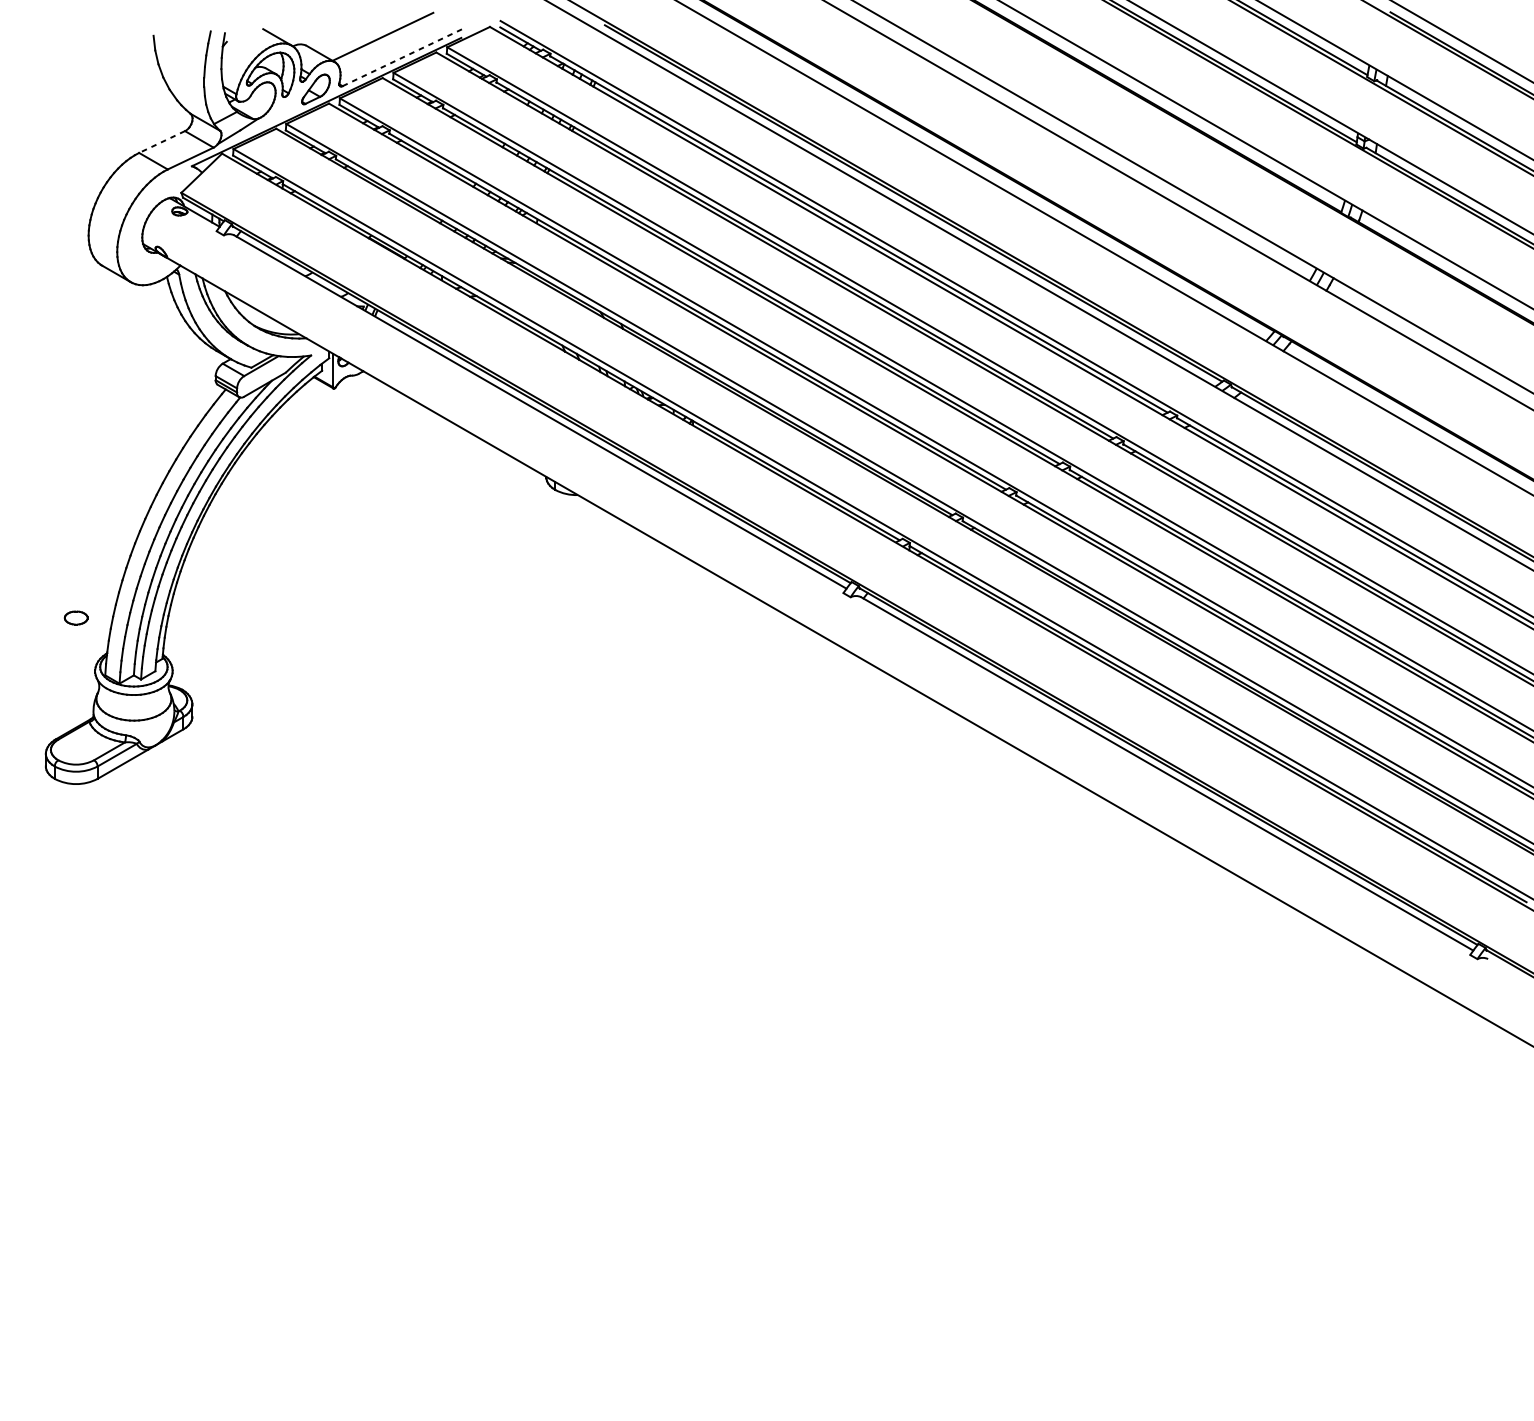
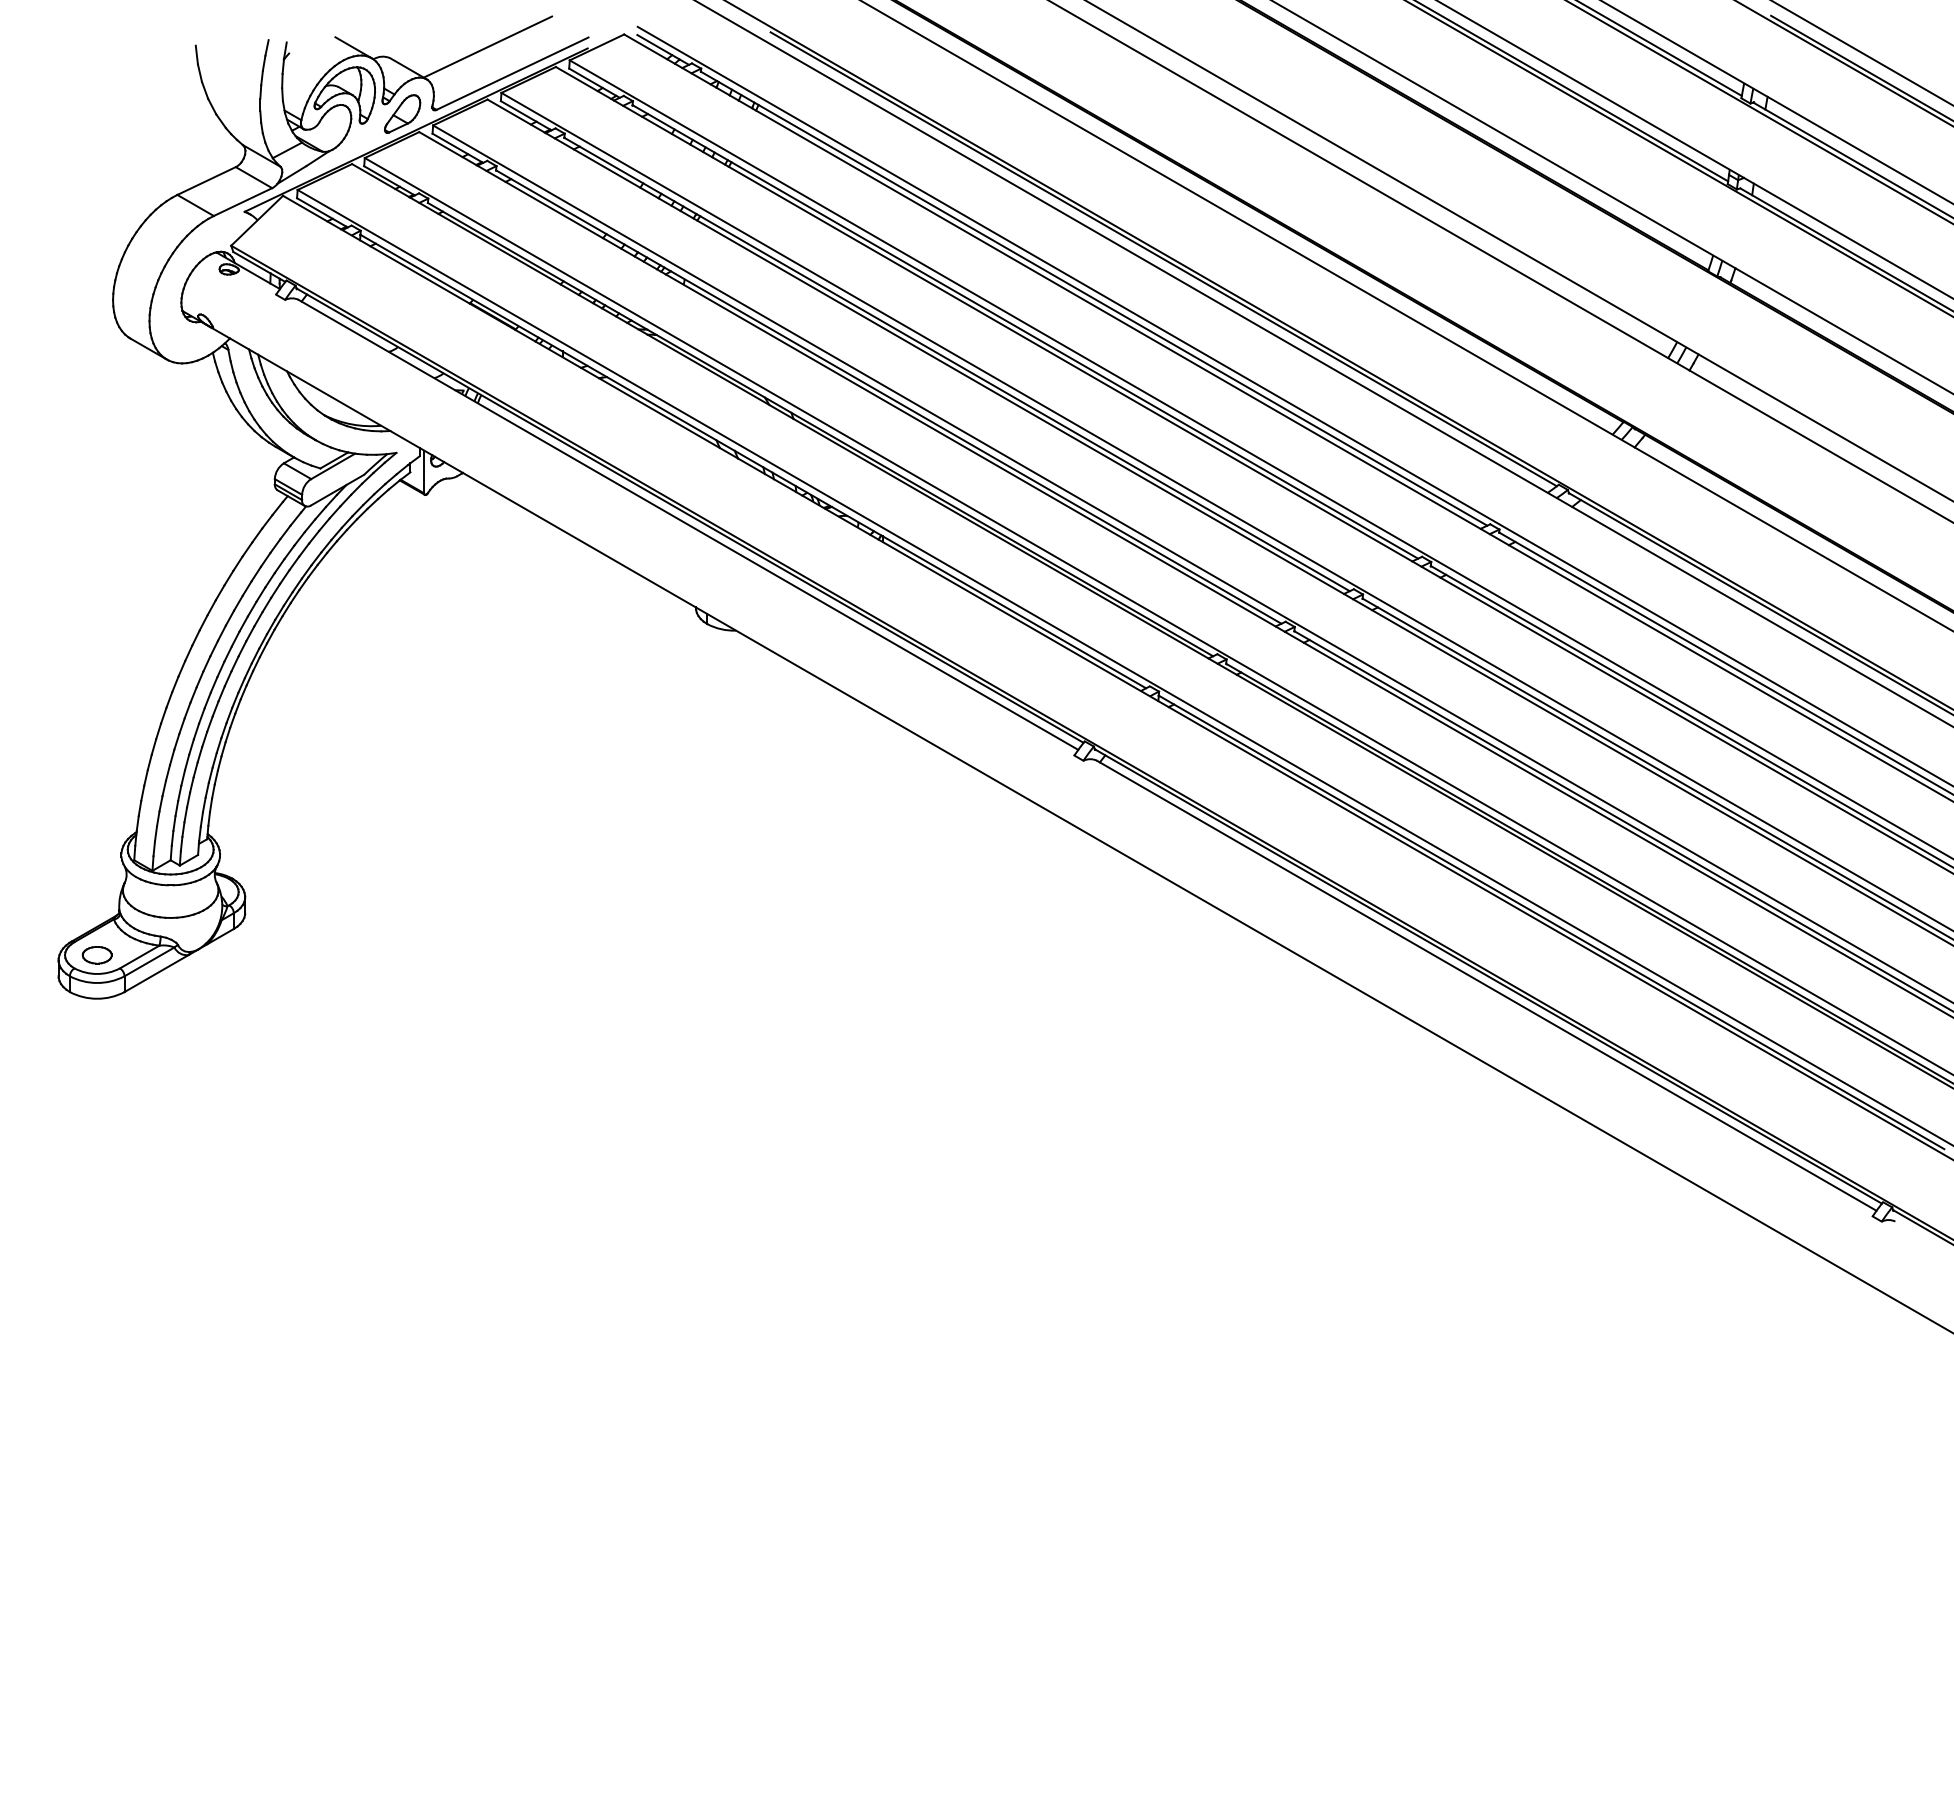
line: (402, 57) -> (512, 73), dashed -> solid
line: (162, 142) -> (206, 181), dashed -> solid
part: (75, 618) -> (96, 955), moved

